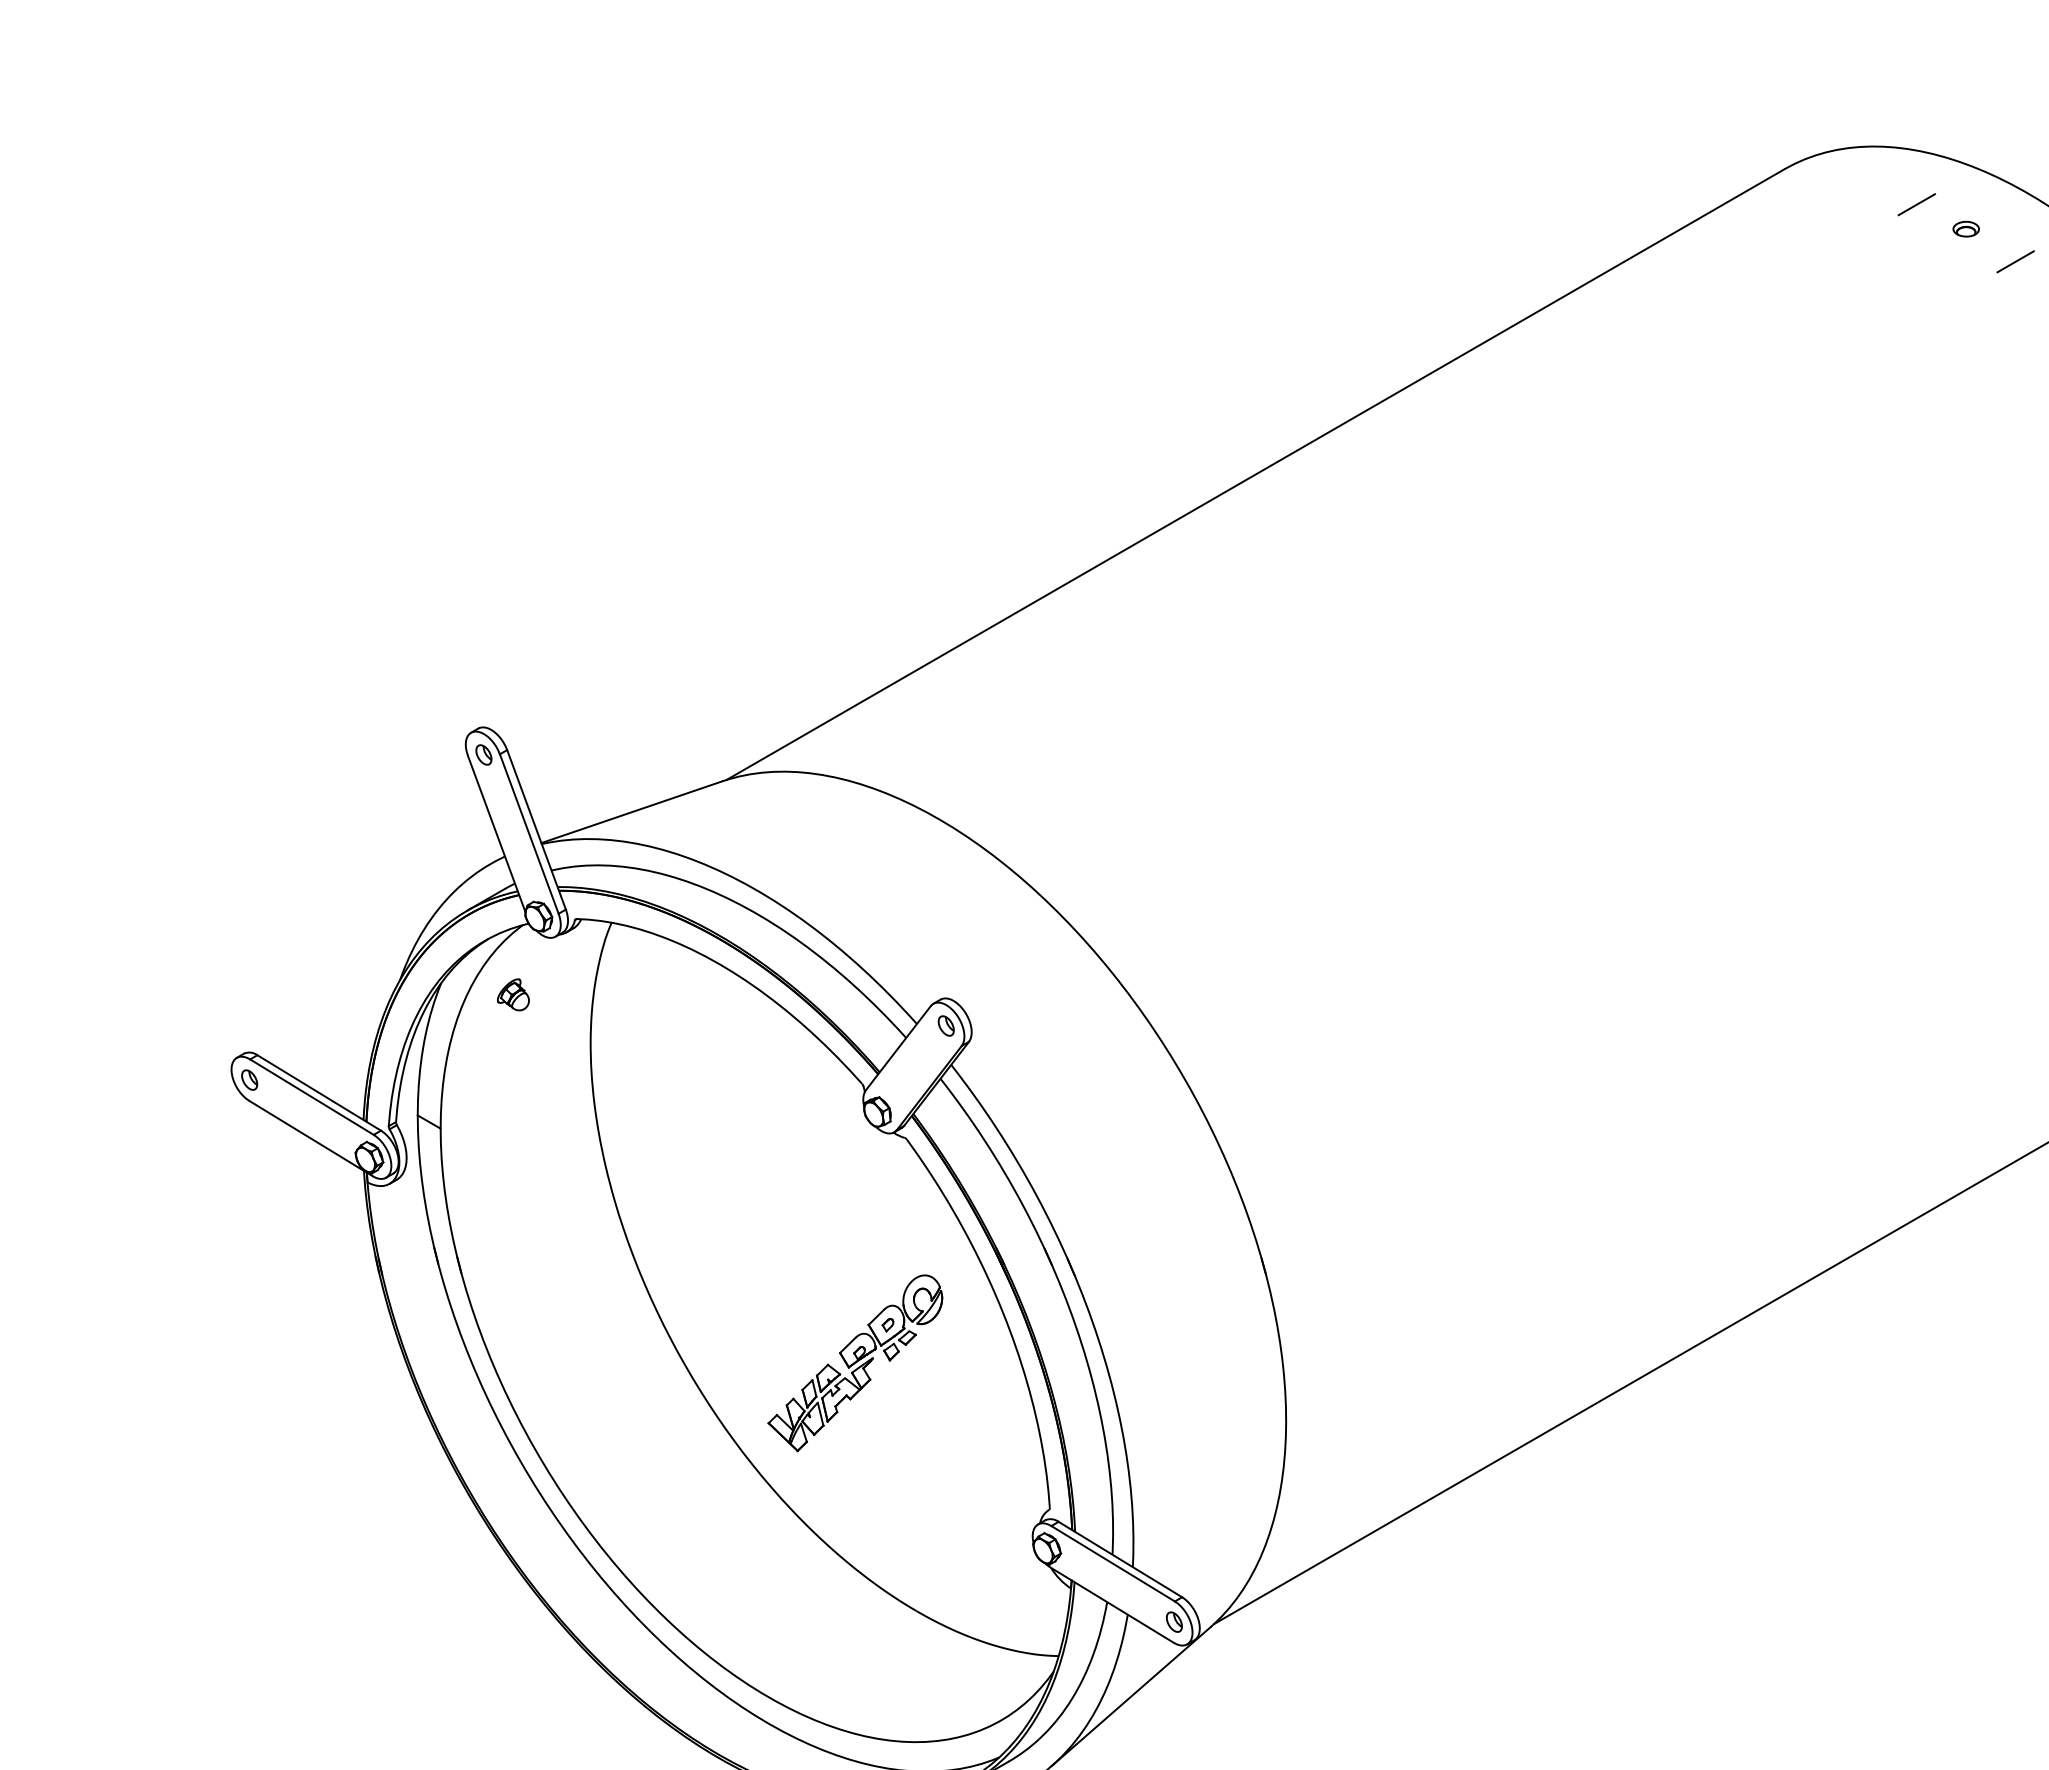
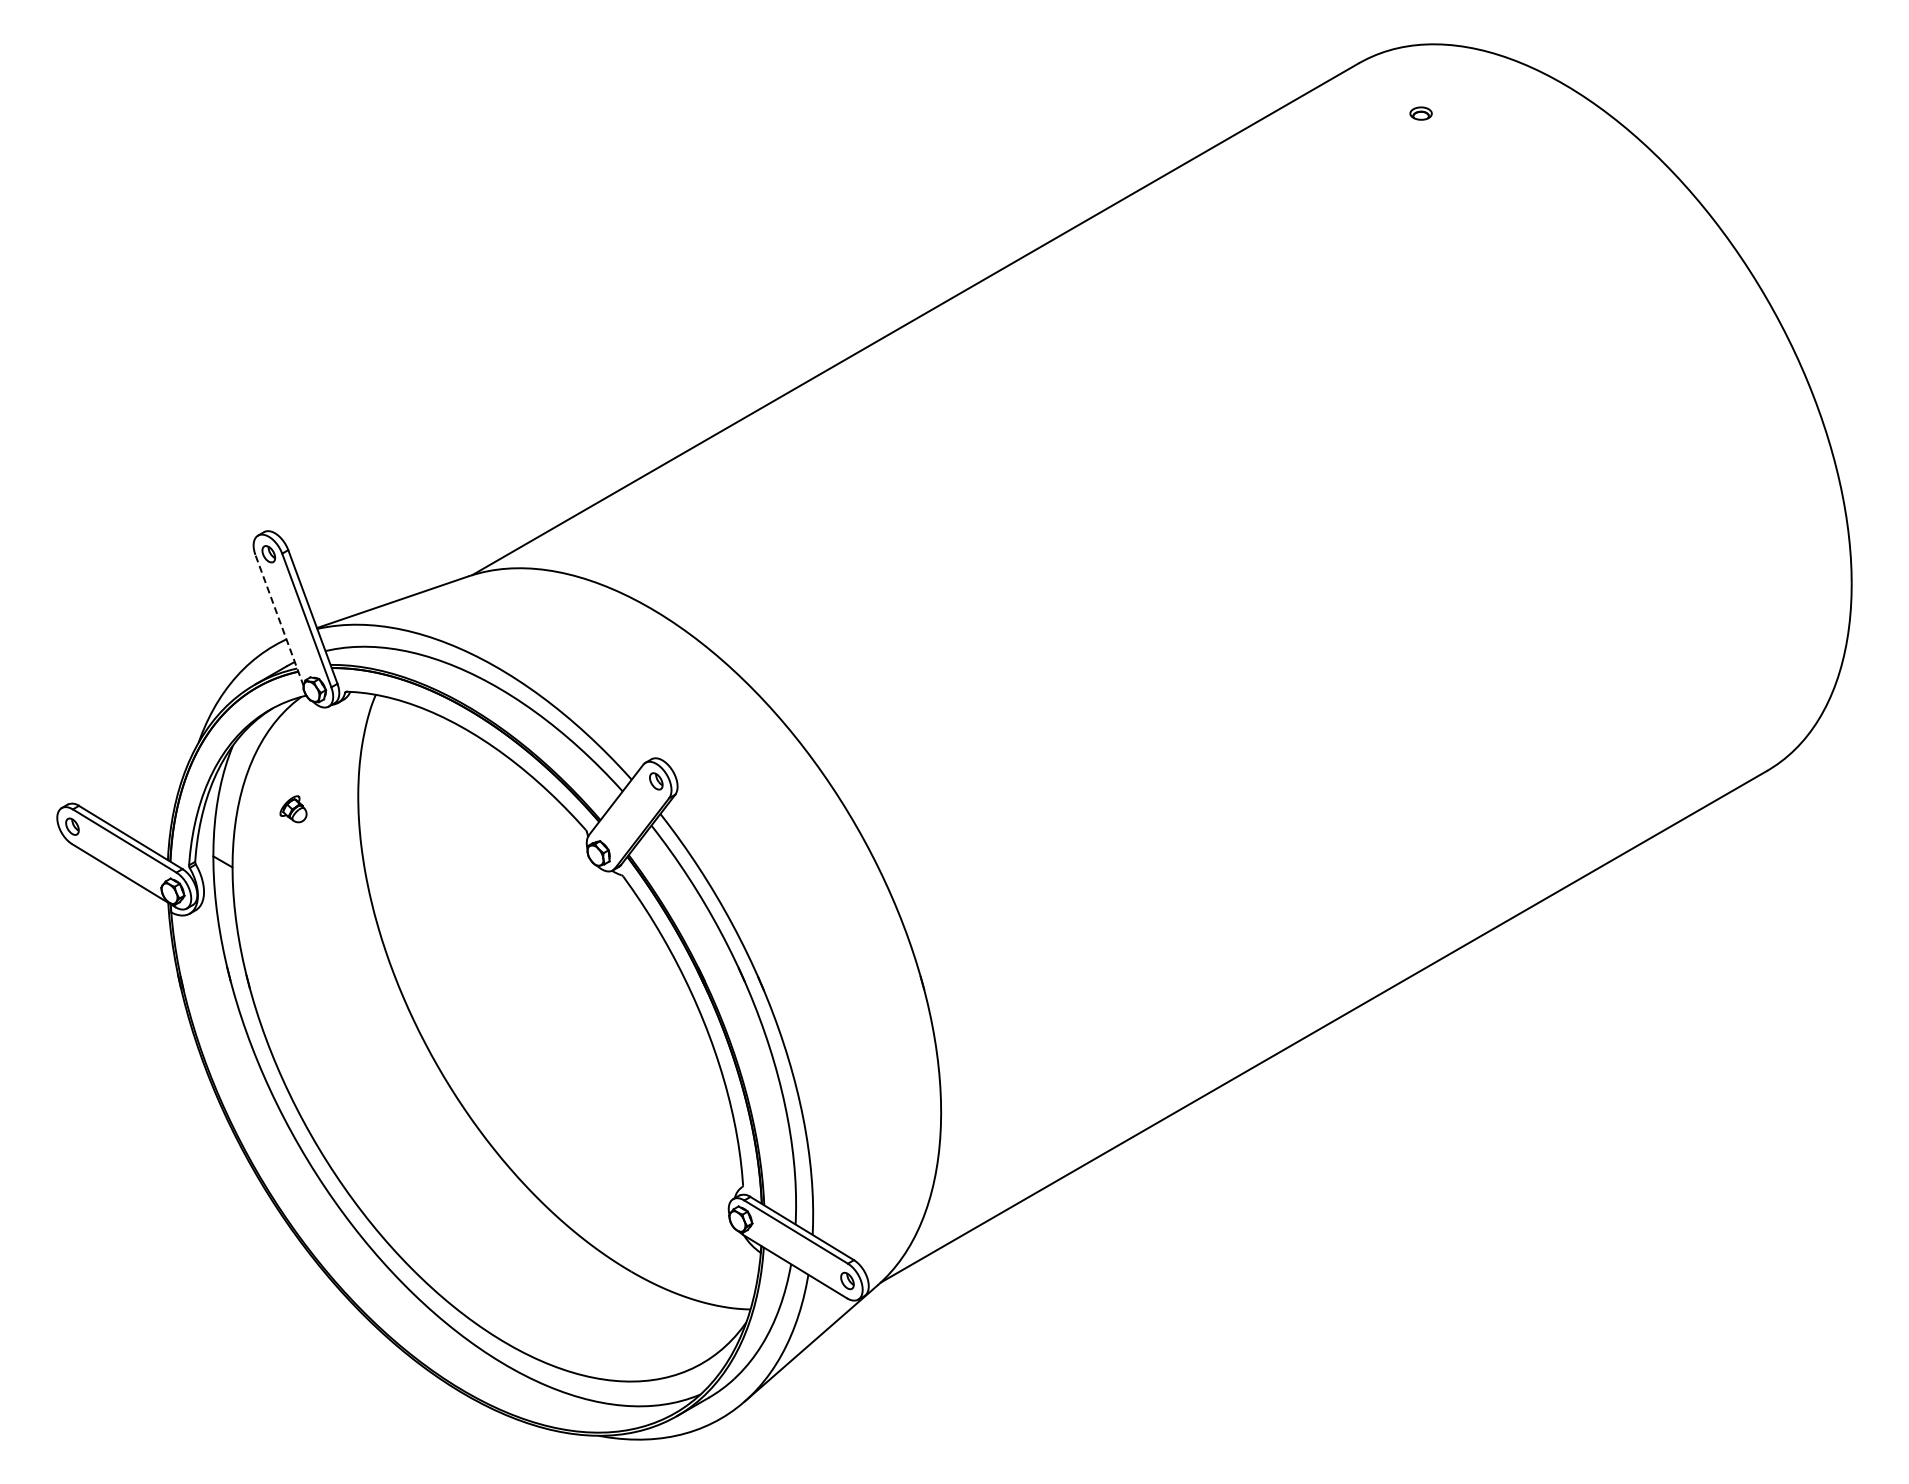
line: (1916, 204) -> (1469, 92), removed
part: (1965, 229) -> (1420, 113), moved
line: (2015, 261) -> (1552, 140), removed
line: (496, 834) -> (279, 620), solid -> dashed
part: (513, 995) -> (293, 809), moved
part: (854, 1362) -> (579, 1063), removed

